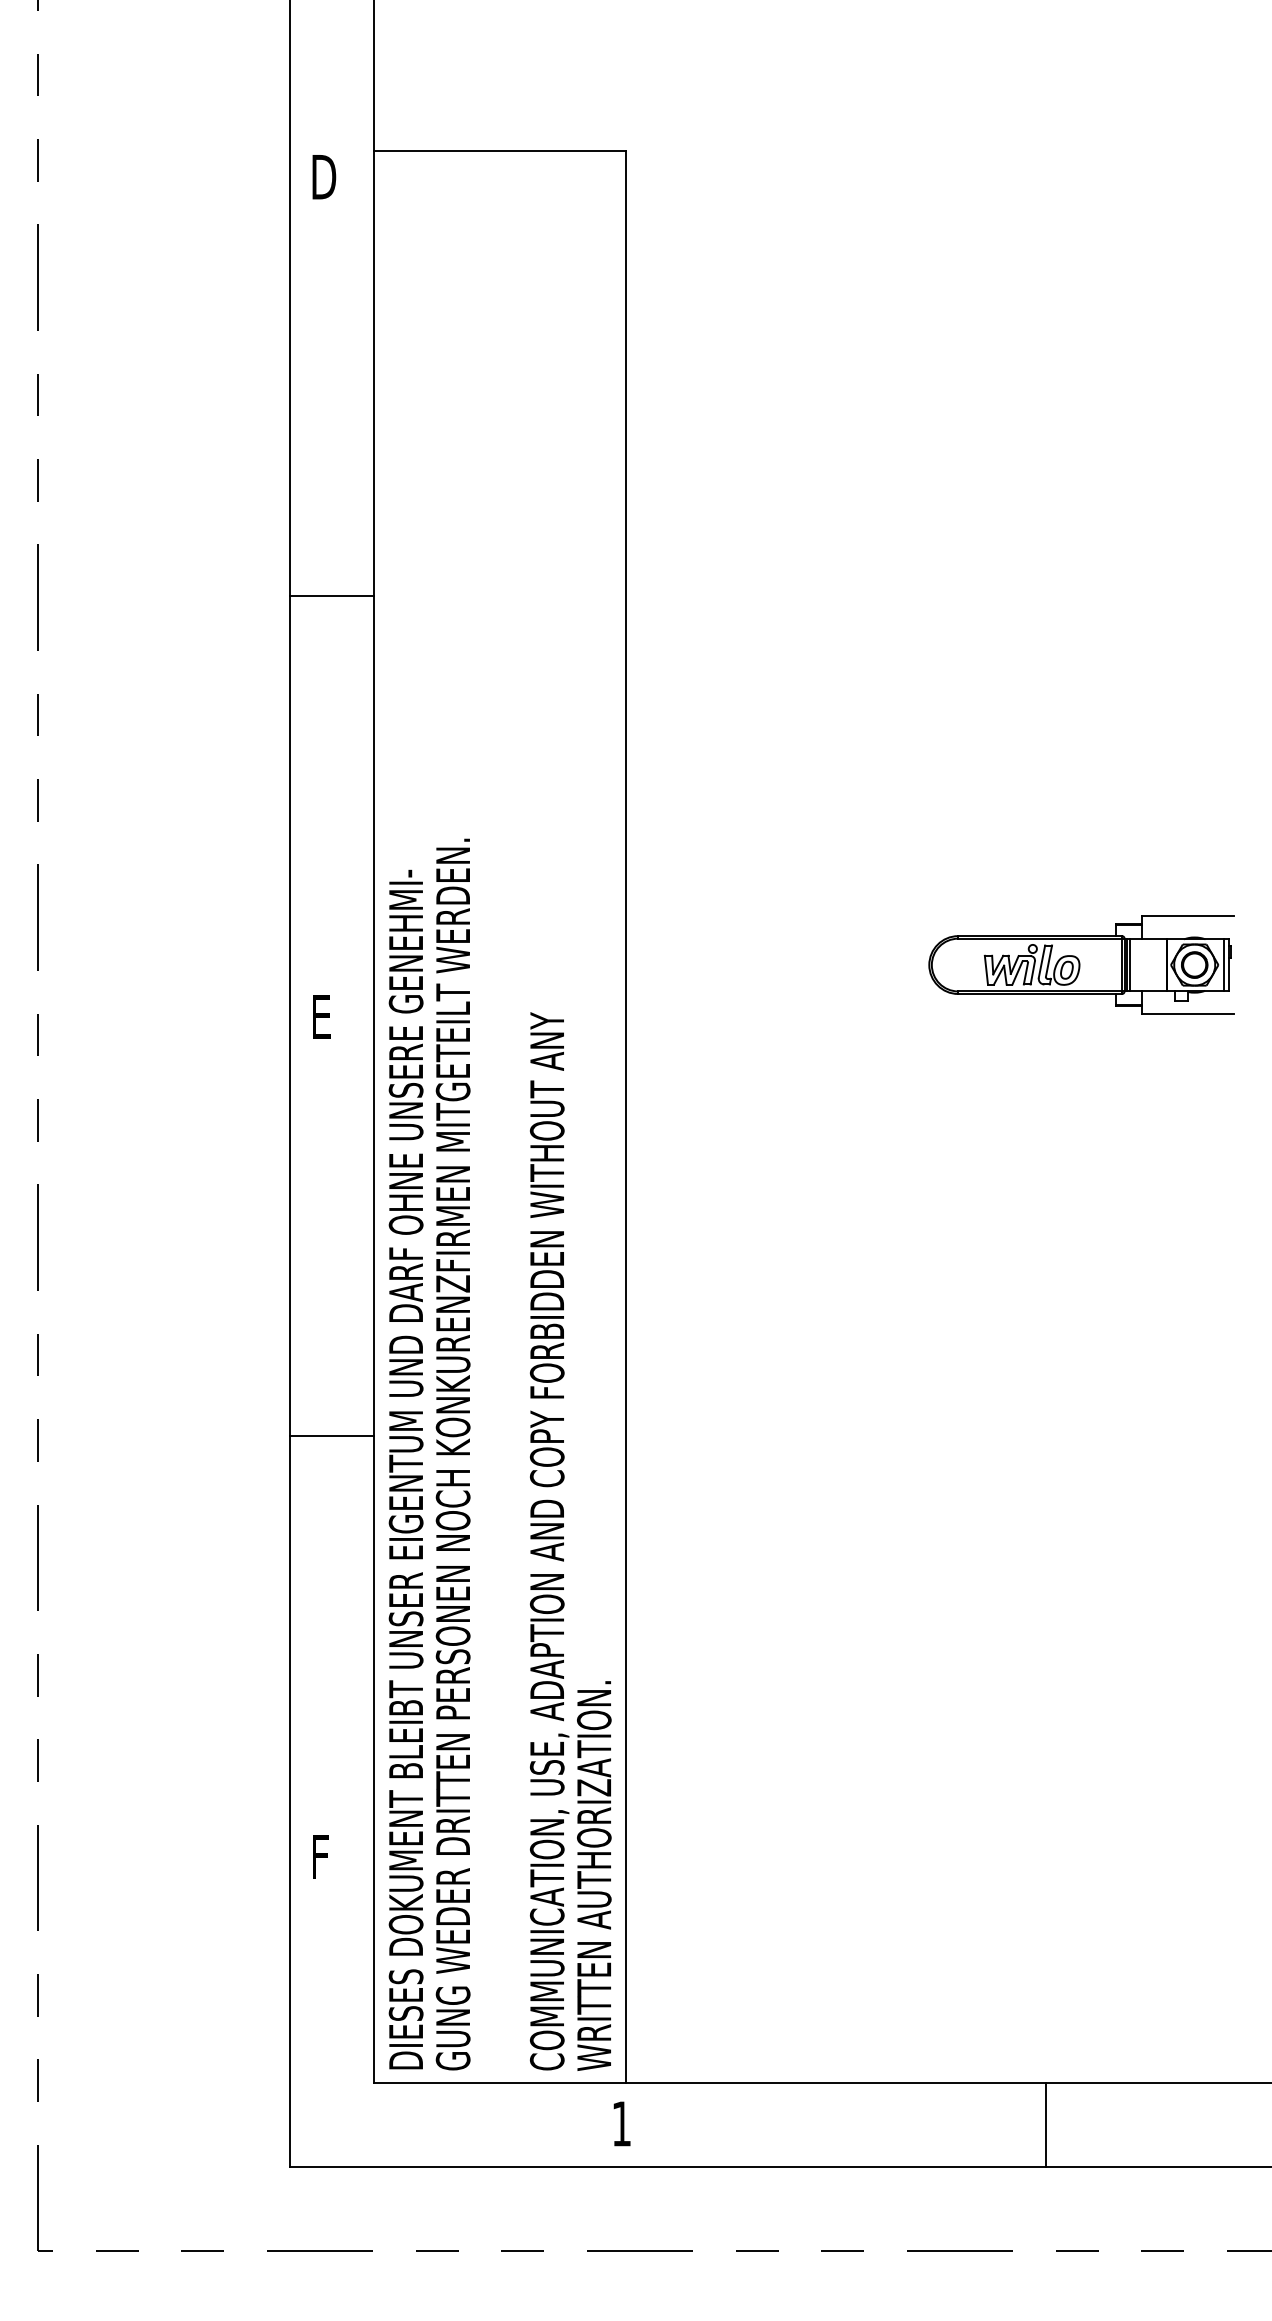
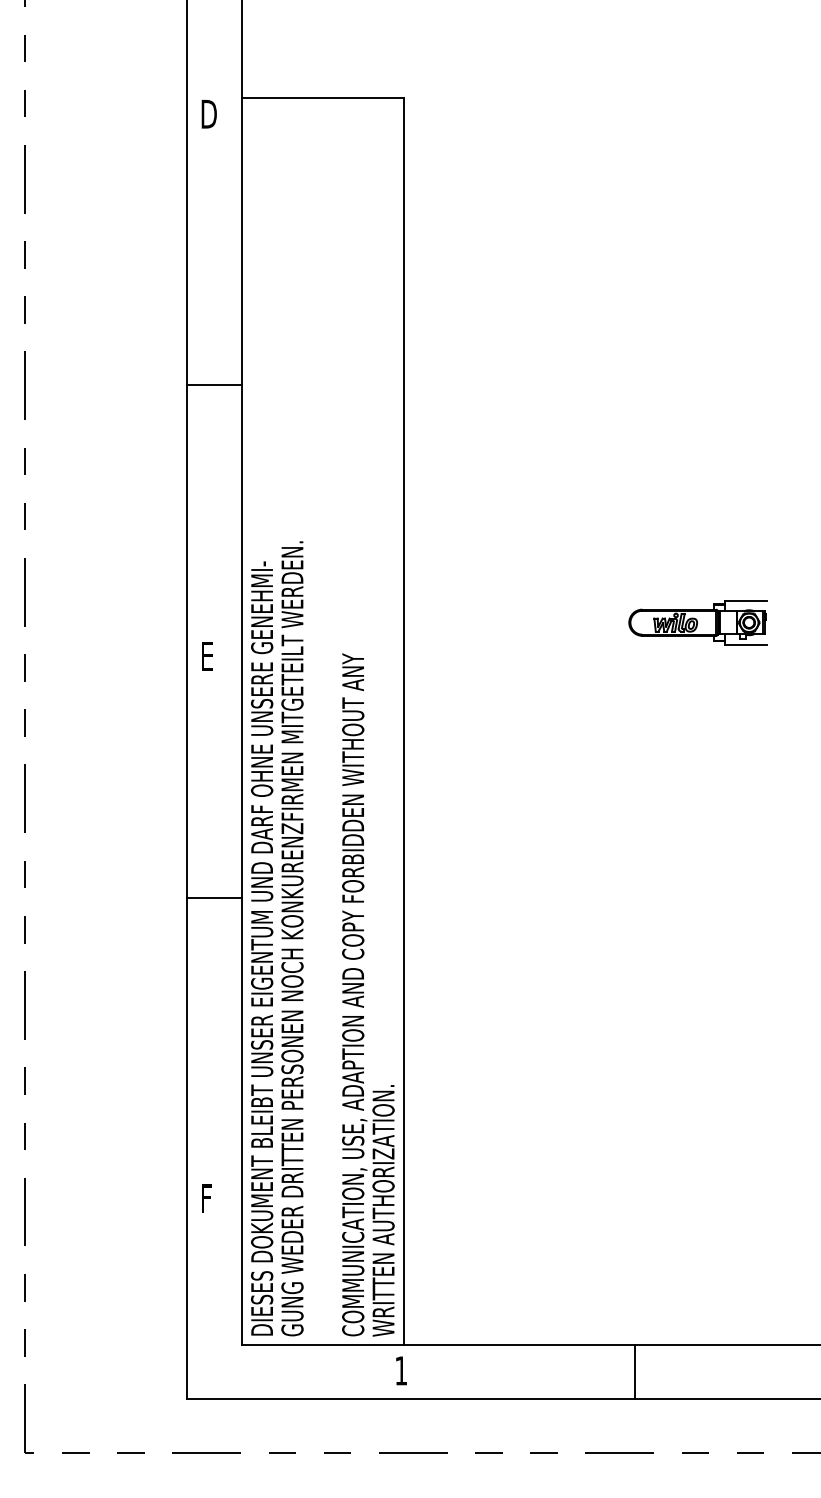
part: (1080, 964) -> (697, 622), size x0.7
line: (332, 1437) -> (214, 898), moved
line: (1046, 2124) -> (635, 1371), moved

